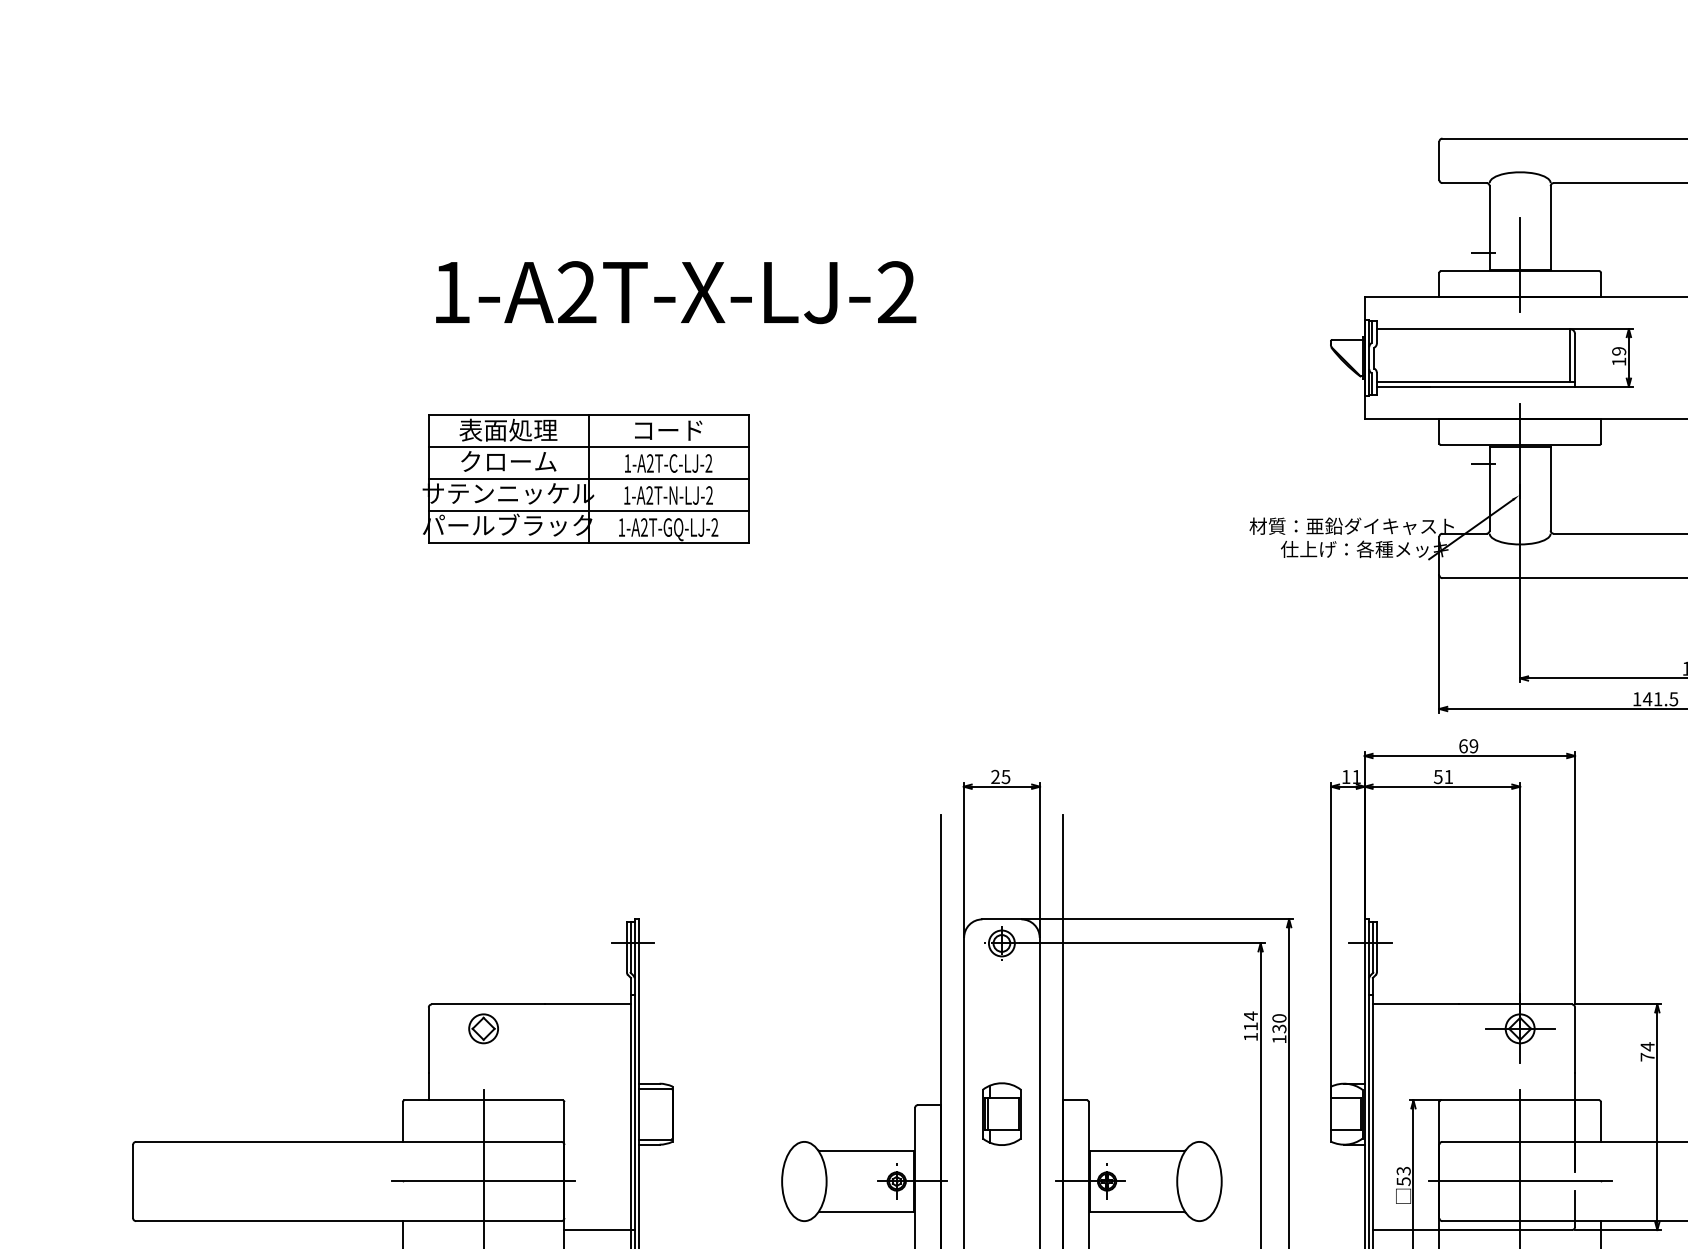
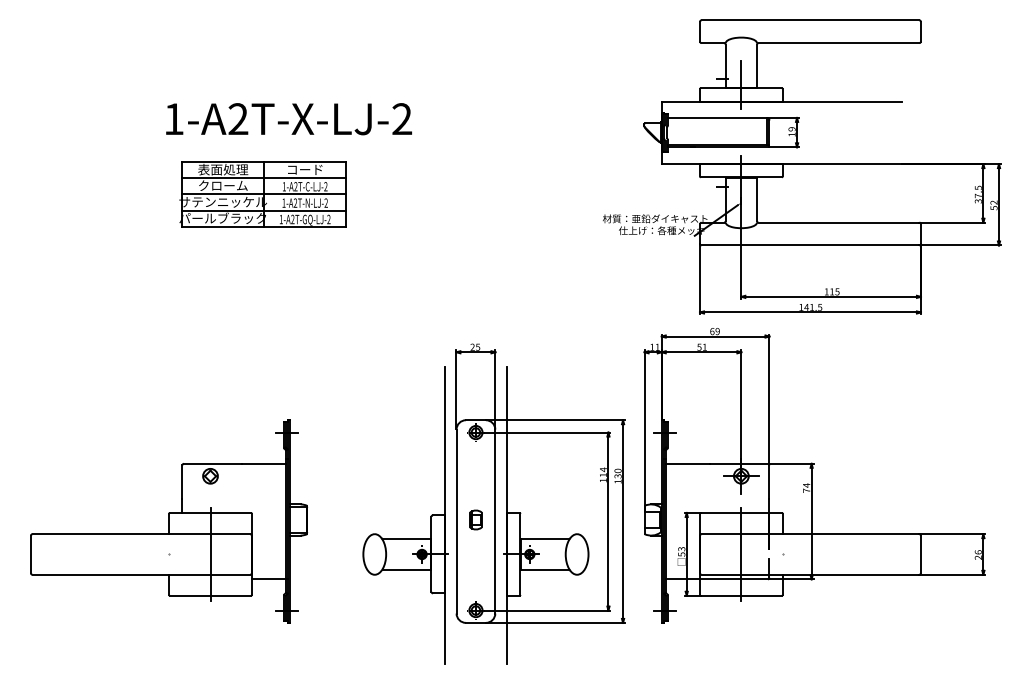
text: (674, 293) -> (288, 119), moved
part: (1001, 1113) -> (475, 519), size x0.6
line: (483, 1181) -> (210, 554), removed
line: (1520, 1181) -> (741, 554), removed

